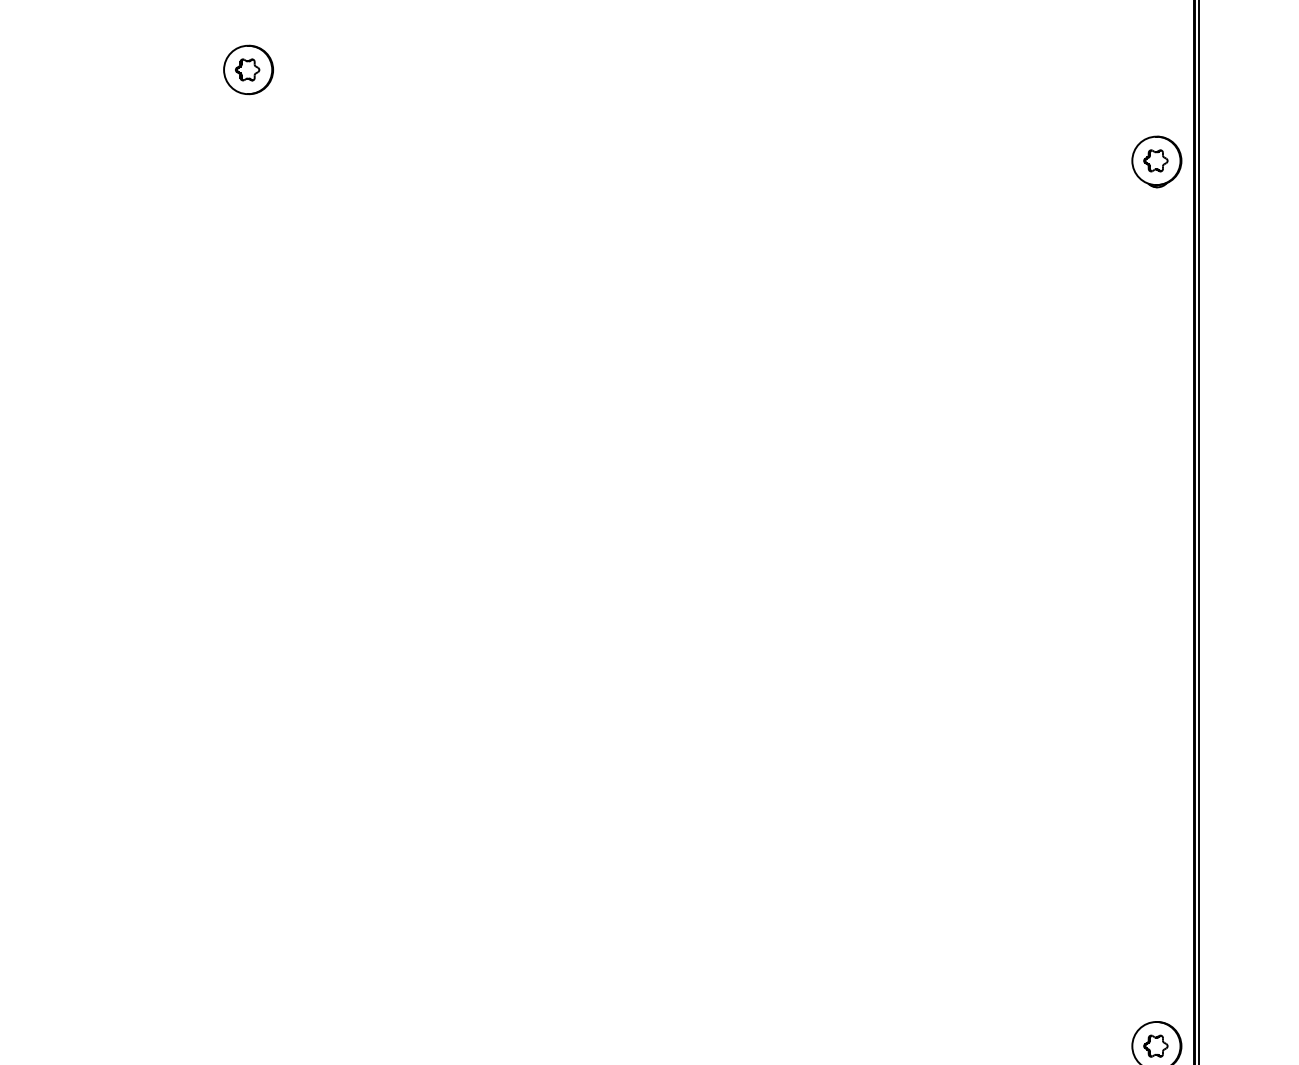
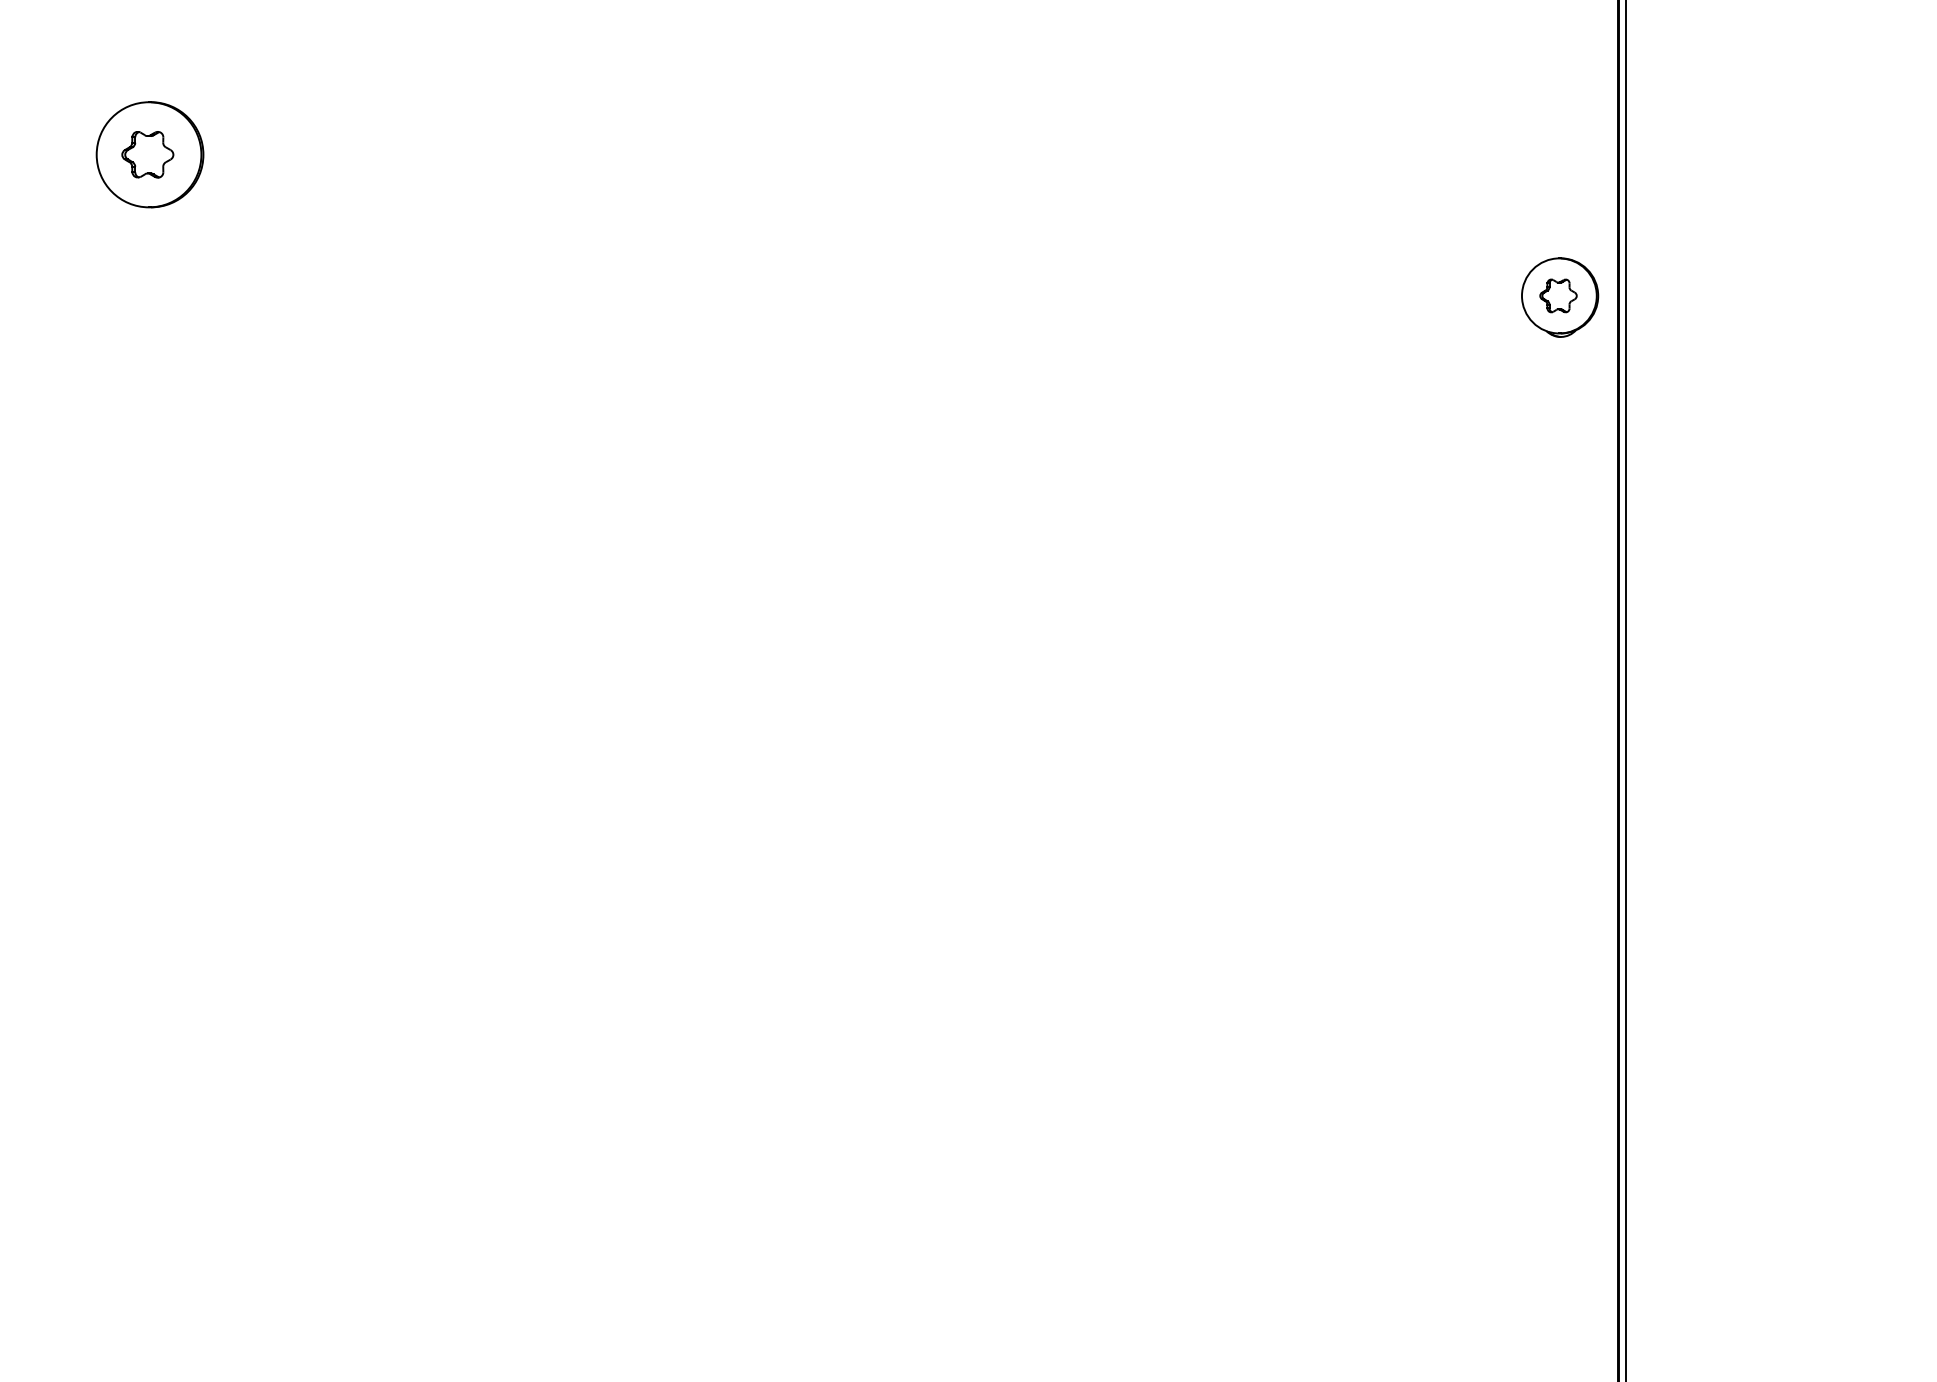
part: (248, 69) -> (149, 154), size x1.4

